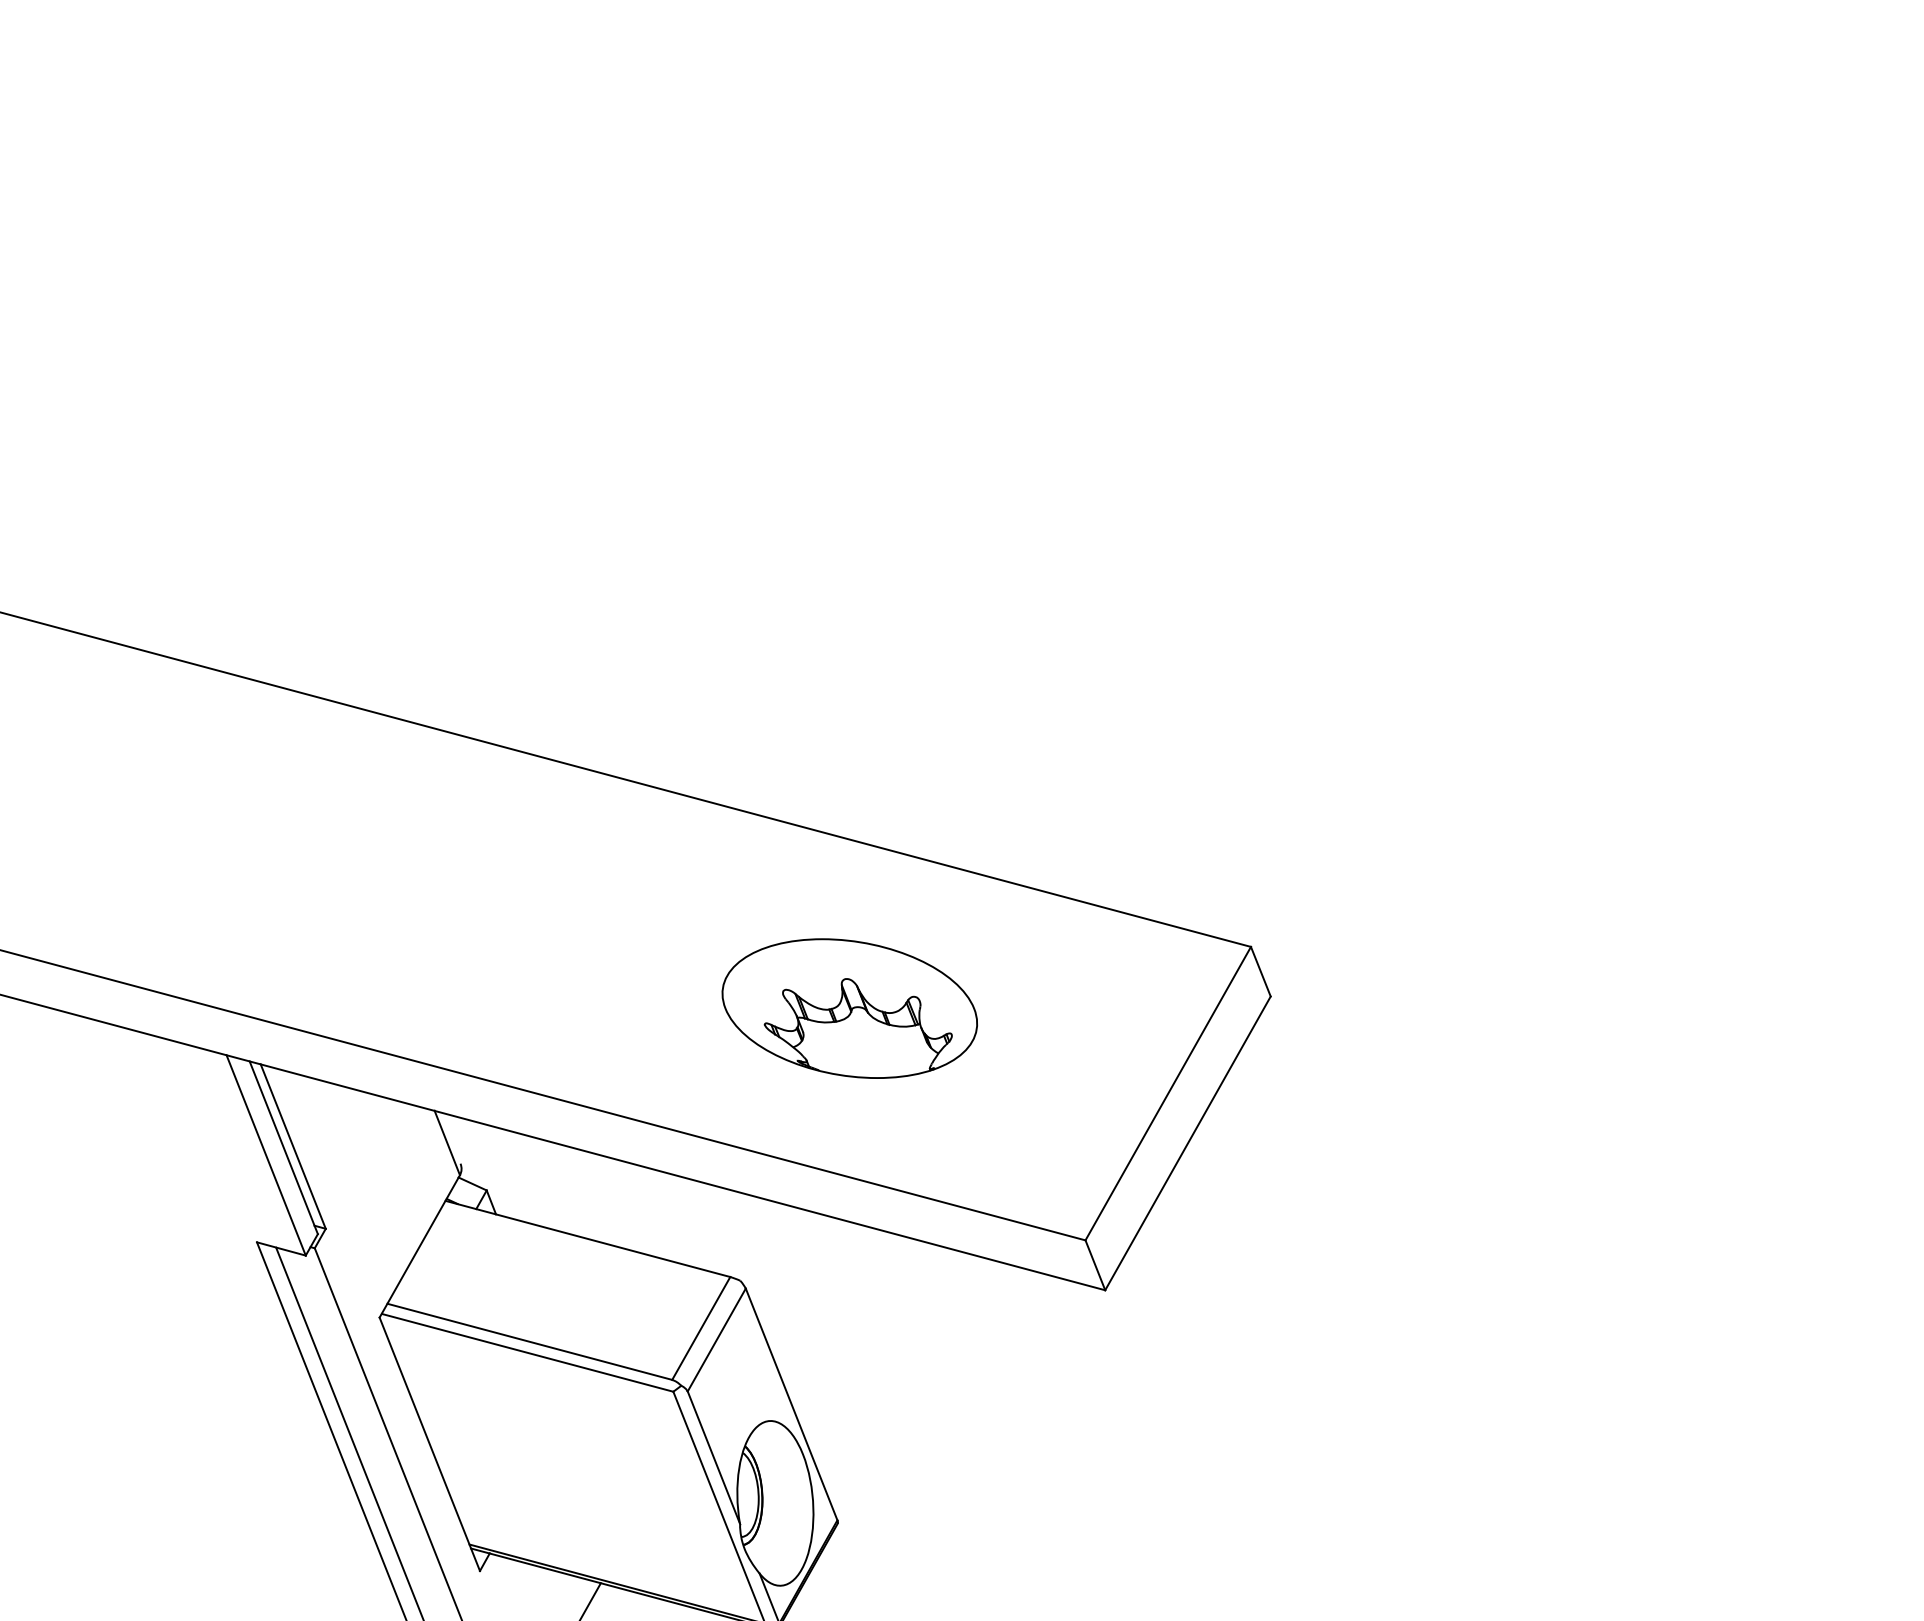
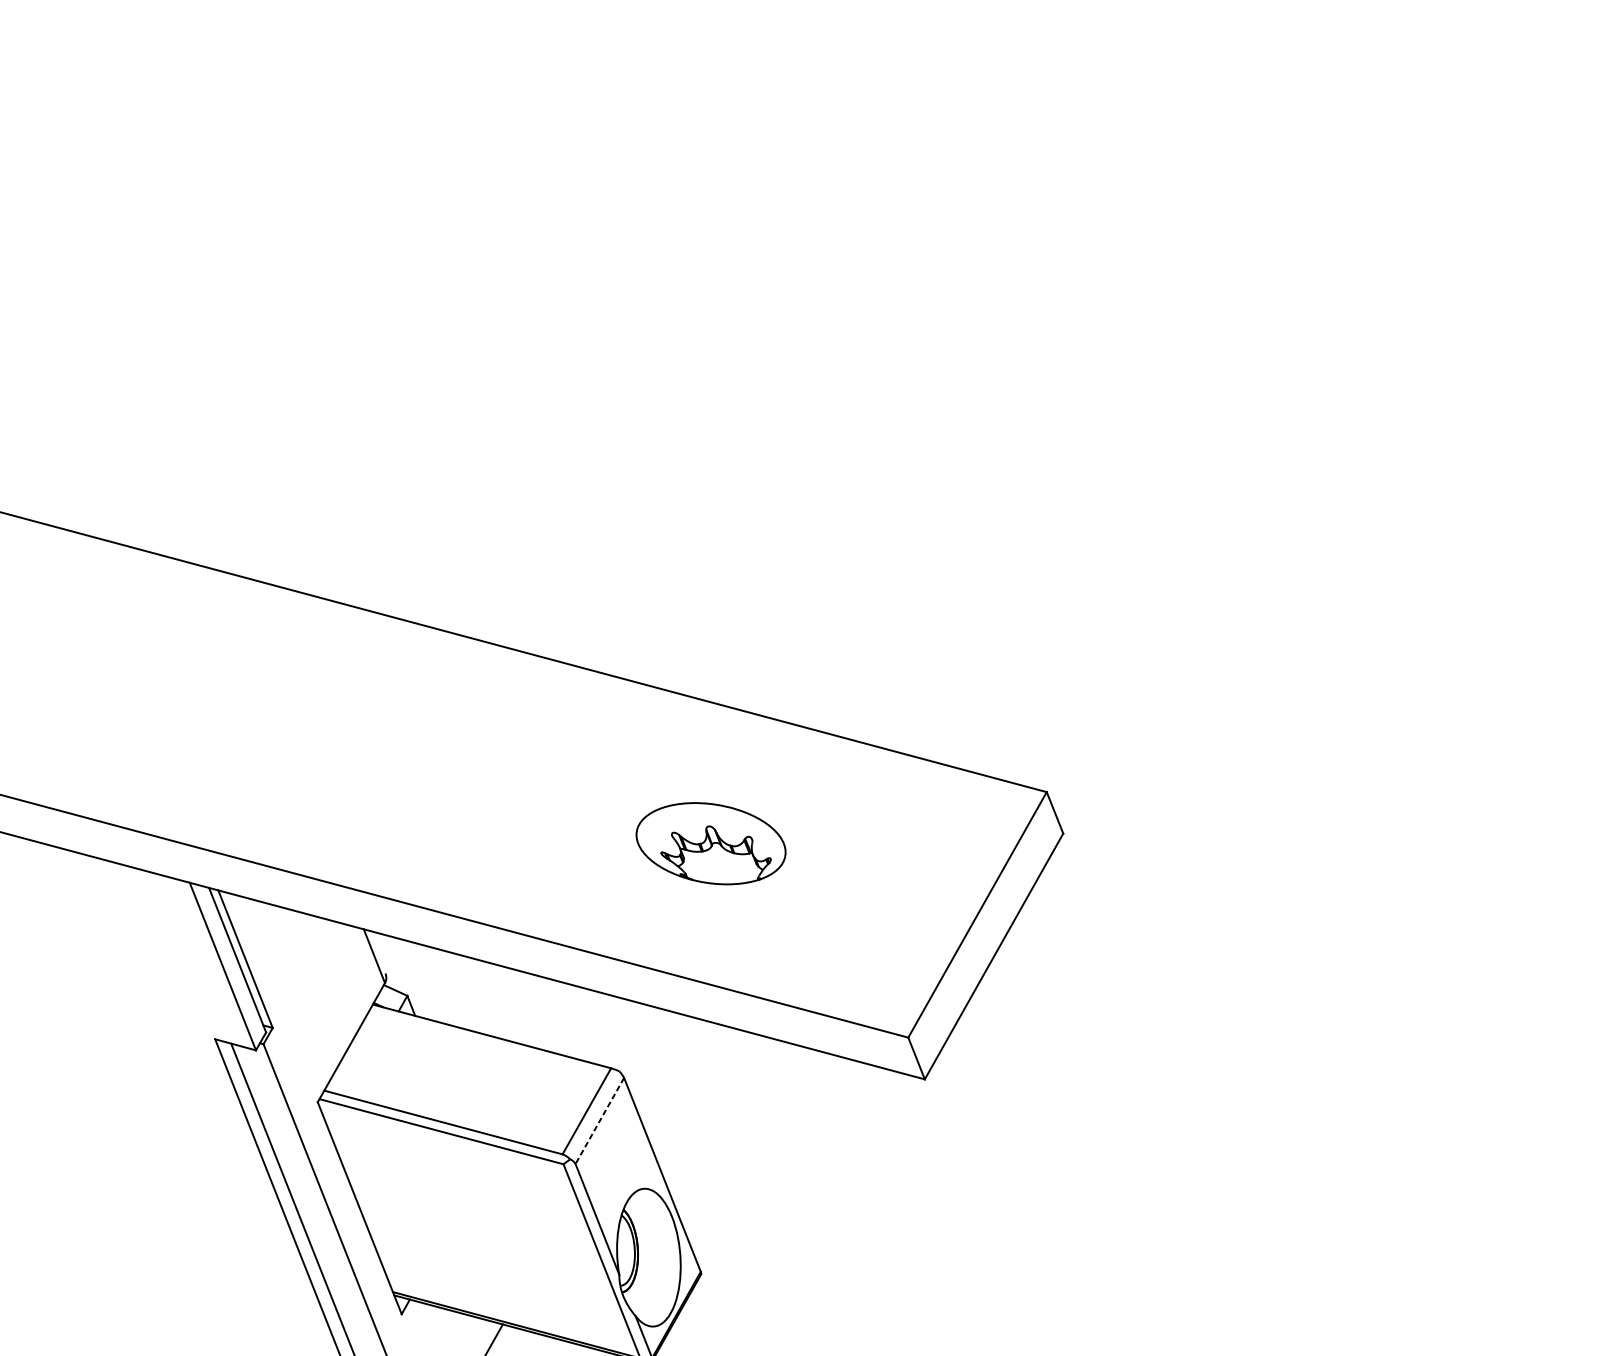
part: (849, 1008) -> (710, 843), size x0.7
line: (716, 1340) -> (599, 1121), solid -> dashed

